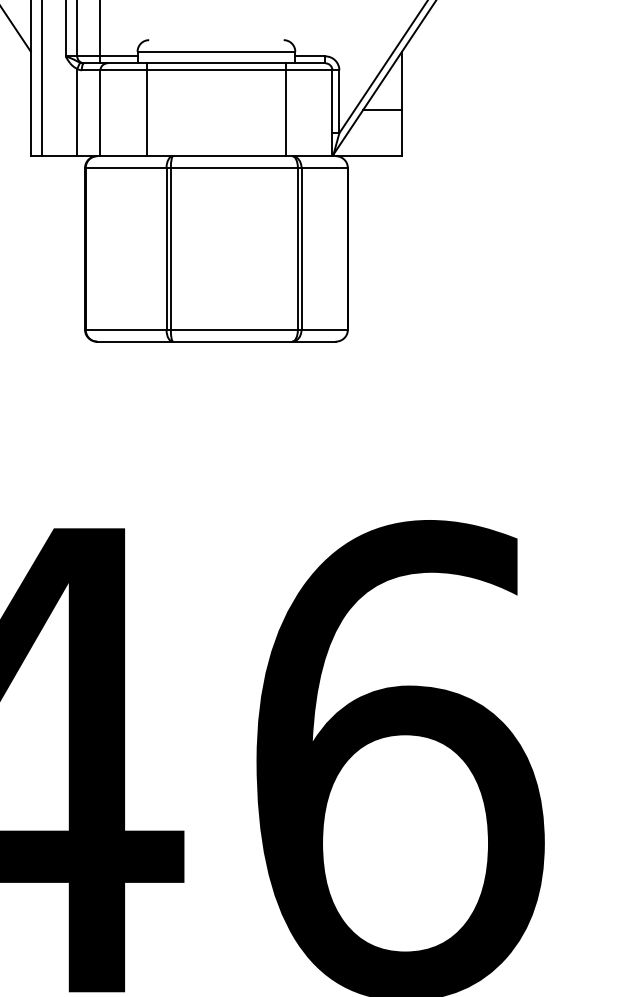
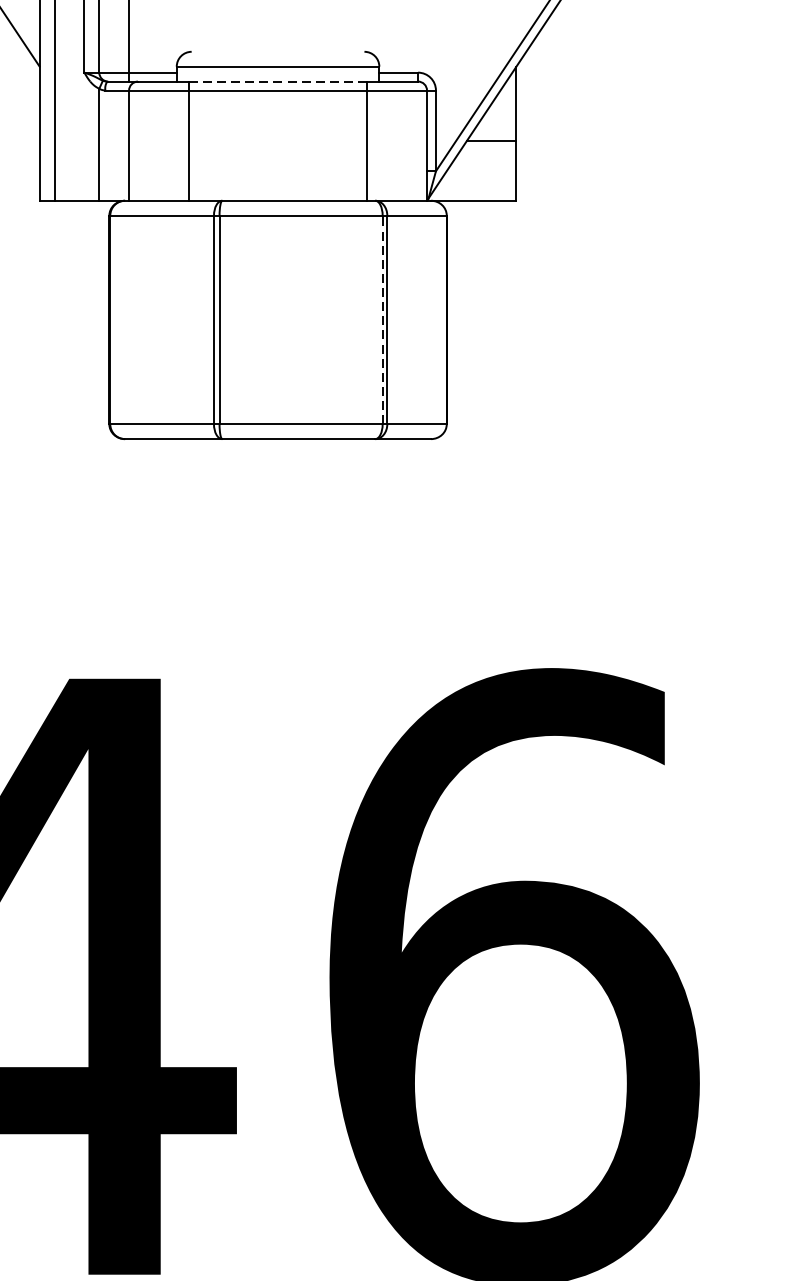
line: (216, 63) -> (278, 81), solid -> dashed
line: (297, 248) -> (382, 319), solid -> dashed

